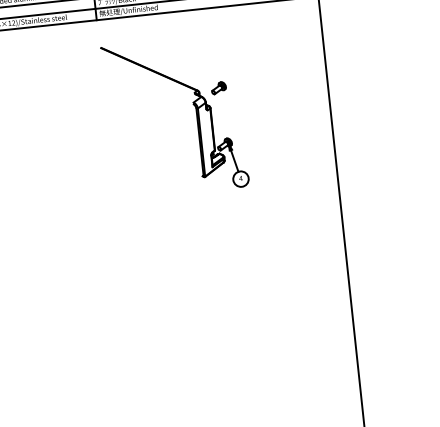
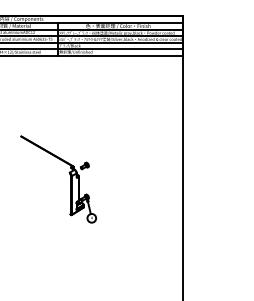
part: (196, 114) -> (70, 179), moved

